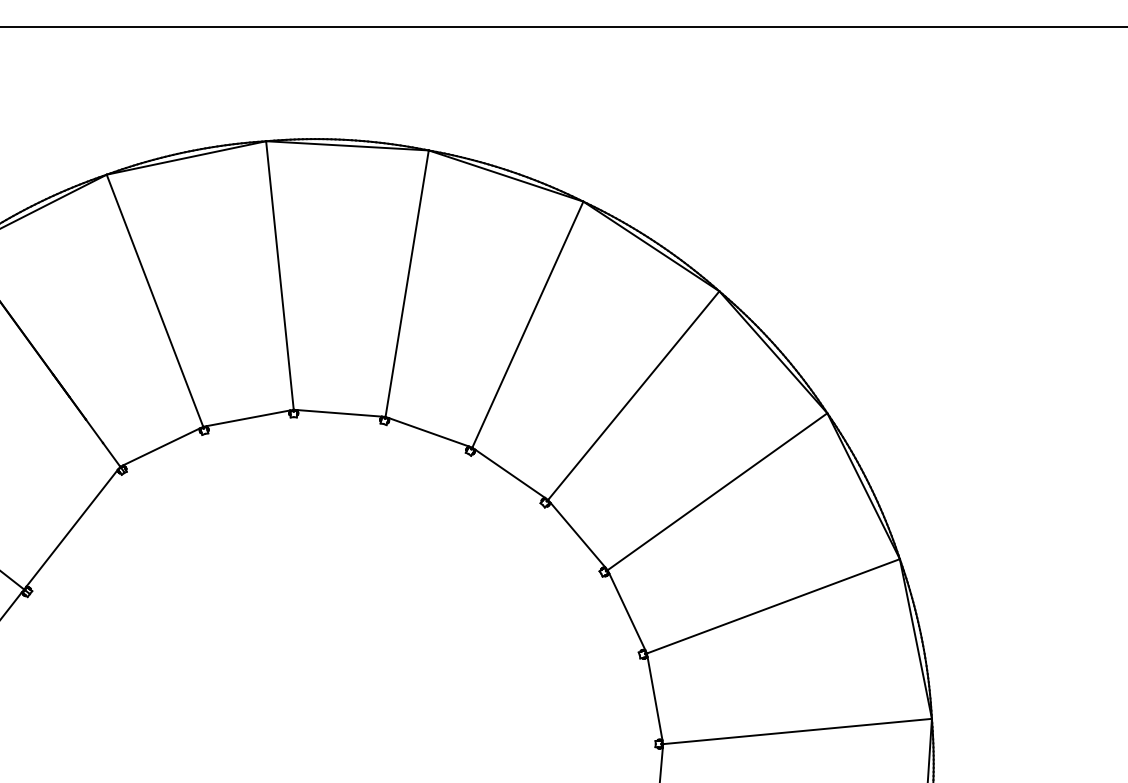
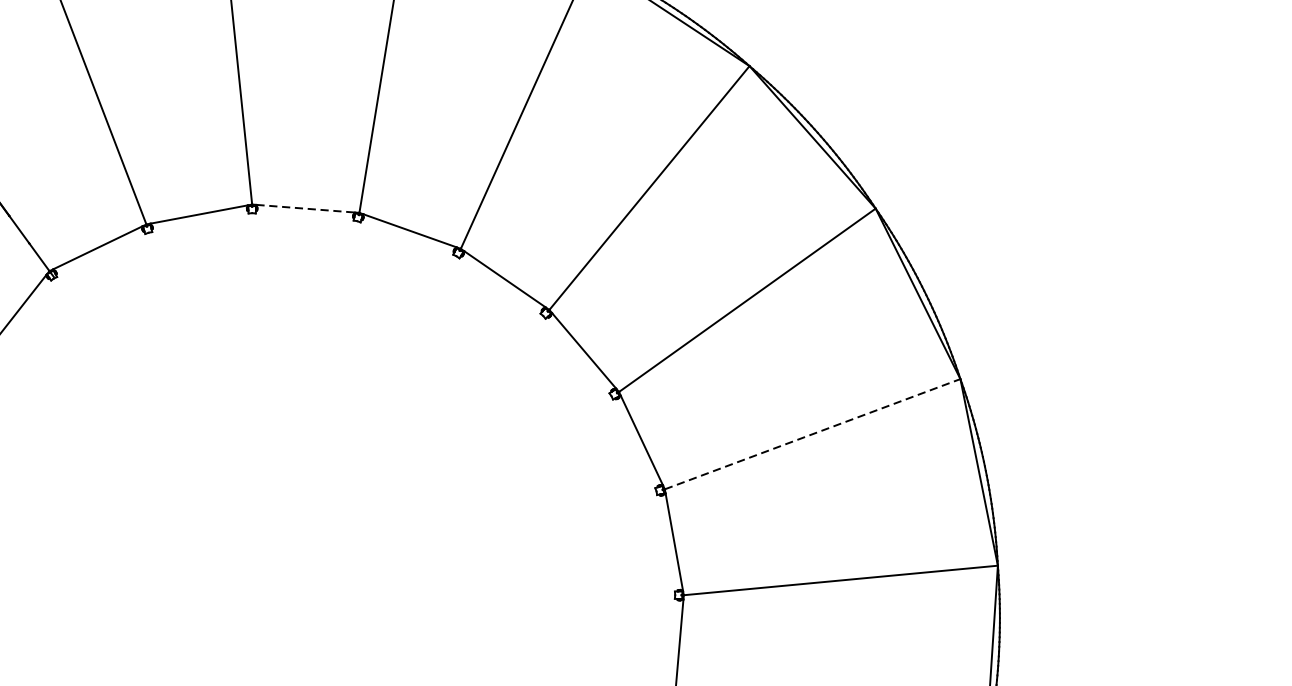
line: (340, 413) -> (306, 208), solid -> dashed
line: (773, 606) -> (812, 434), solid -> dashed

